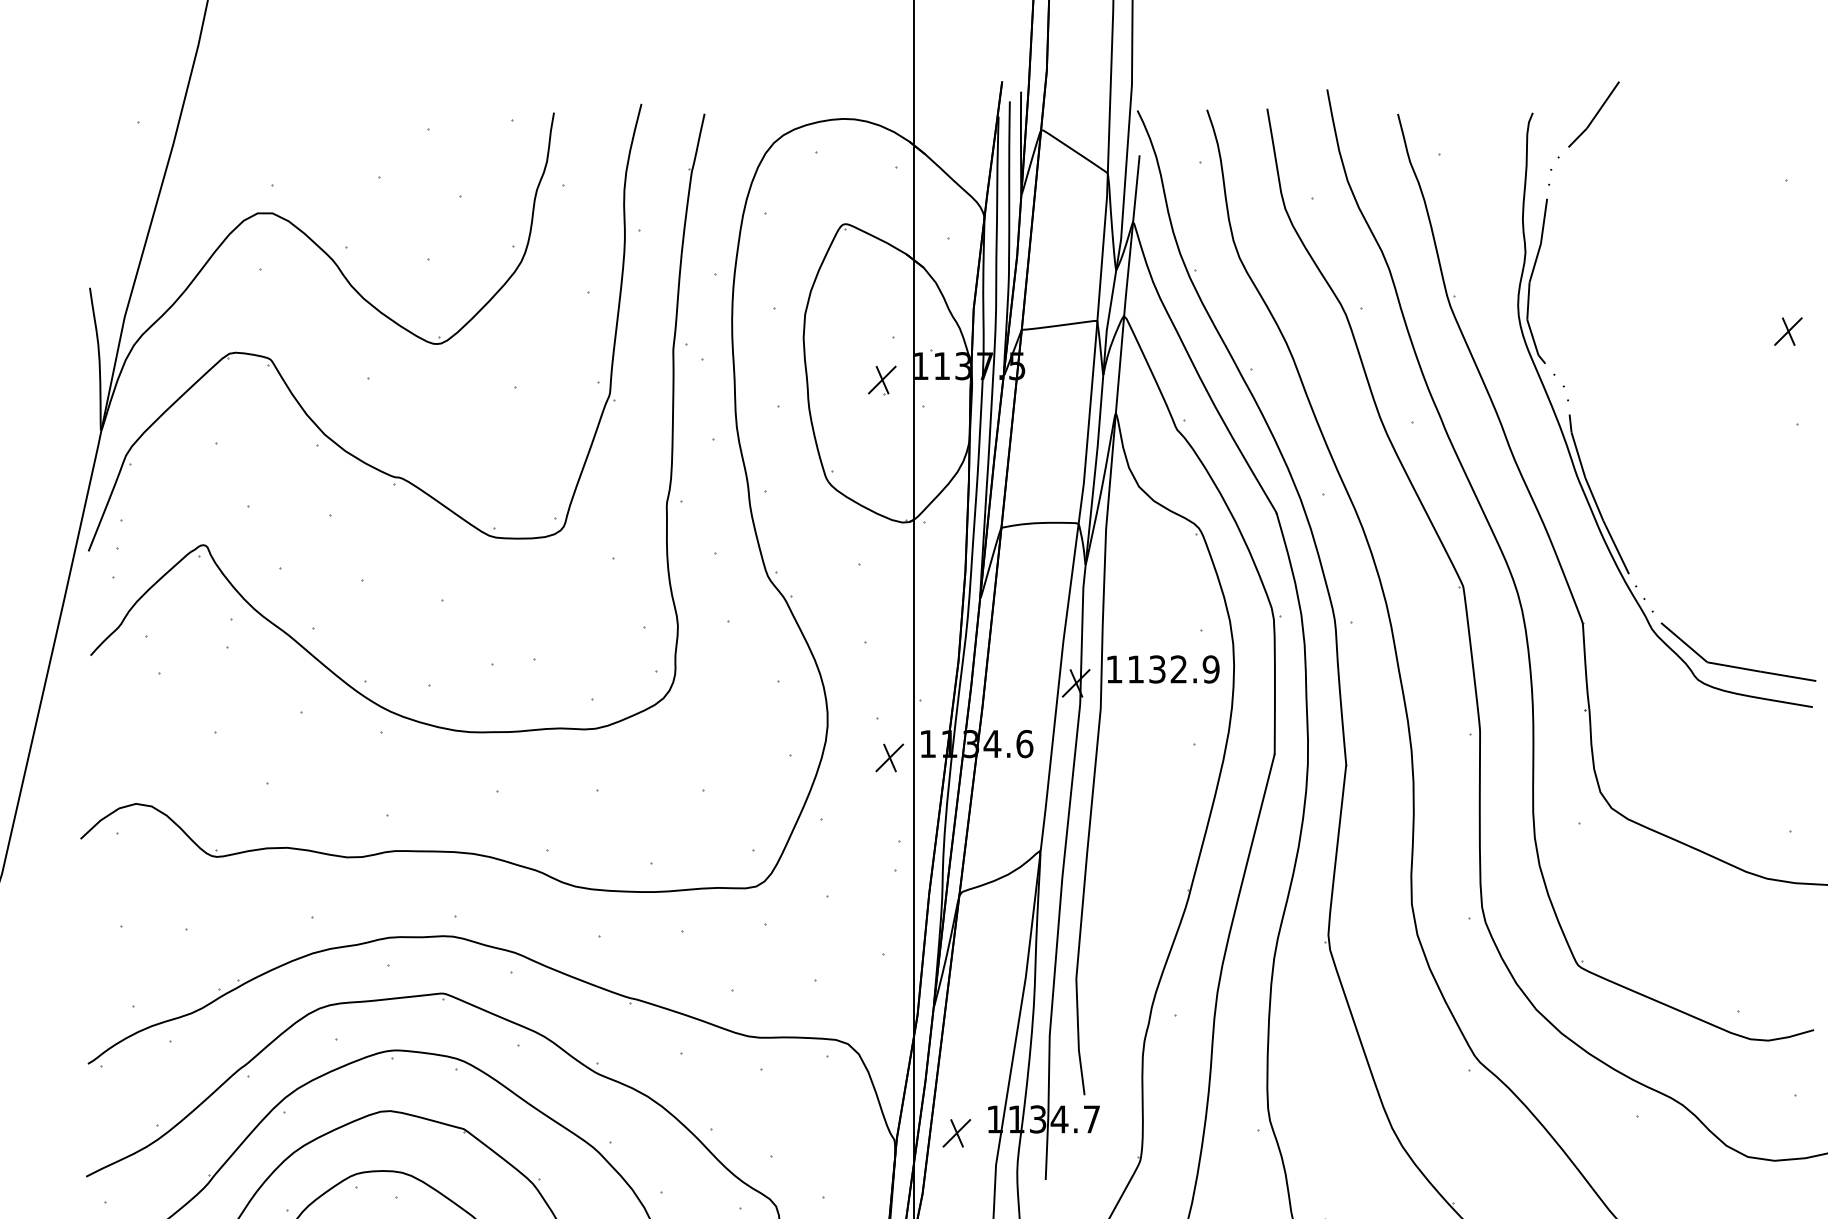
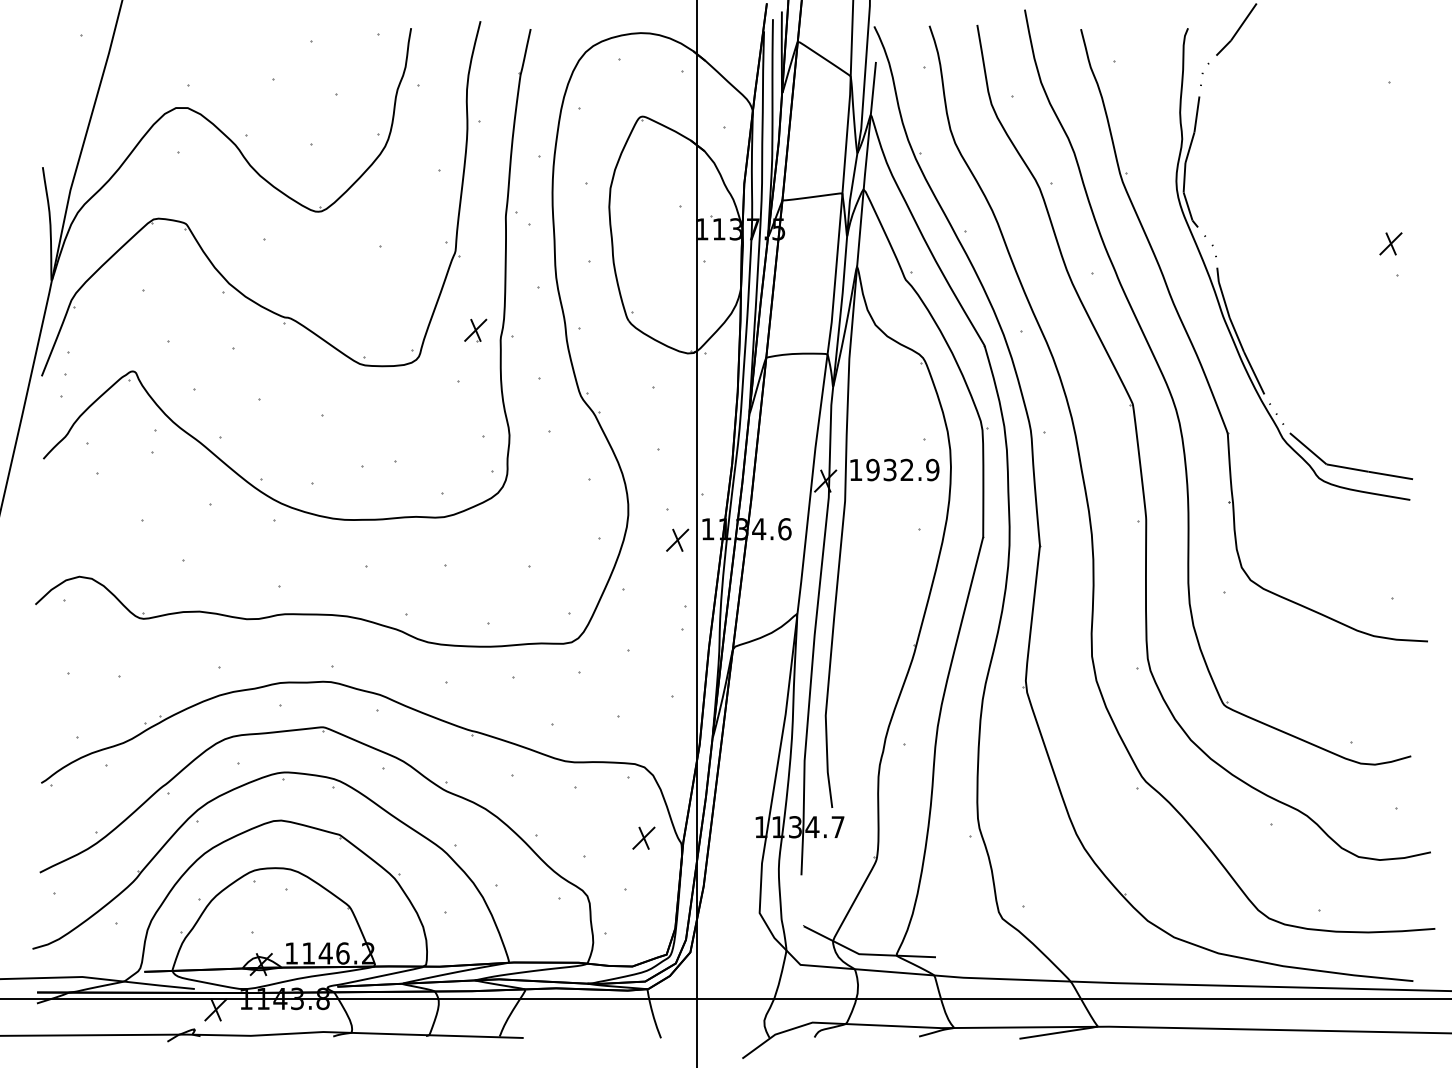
part: (1787, 331) -> (1390, 243), moved
part: (882, 380) -> (475, 330), moved
text: (1135, 668) -> (872, 469), 1132.9 -> 1932.9
part: (956, 1132) -> (643, 837), moved

